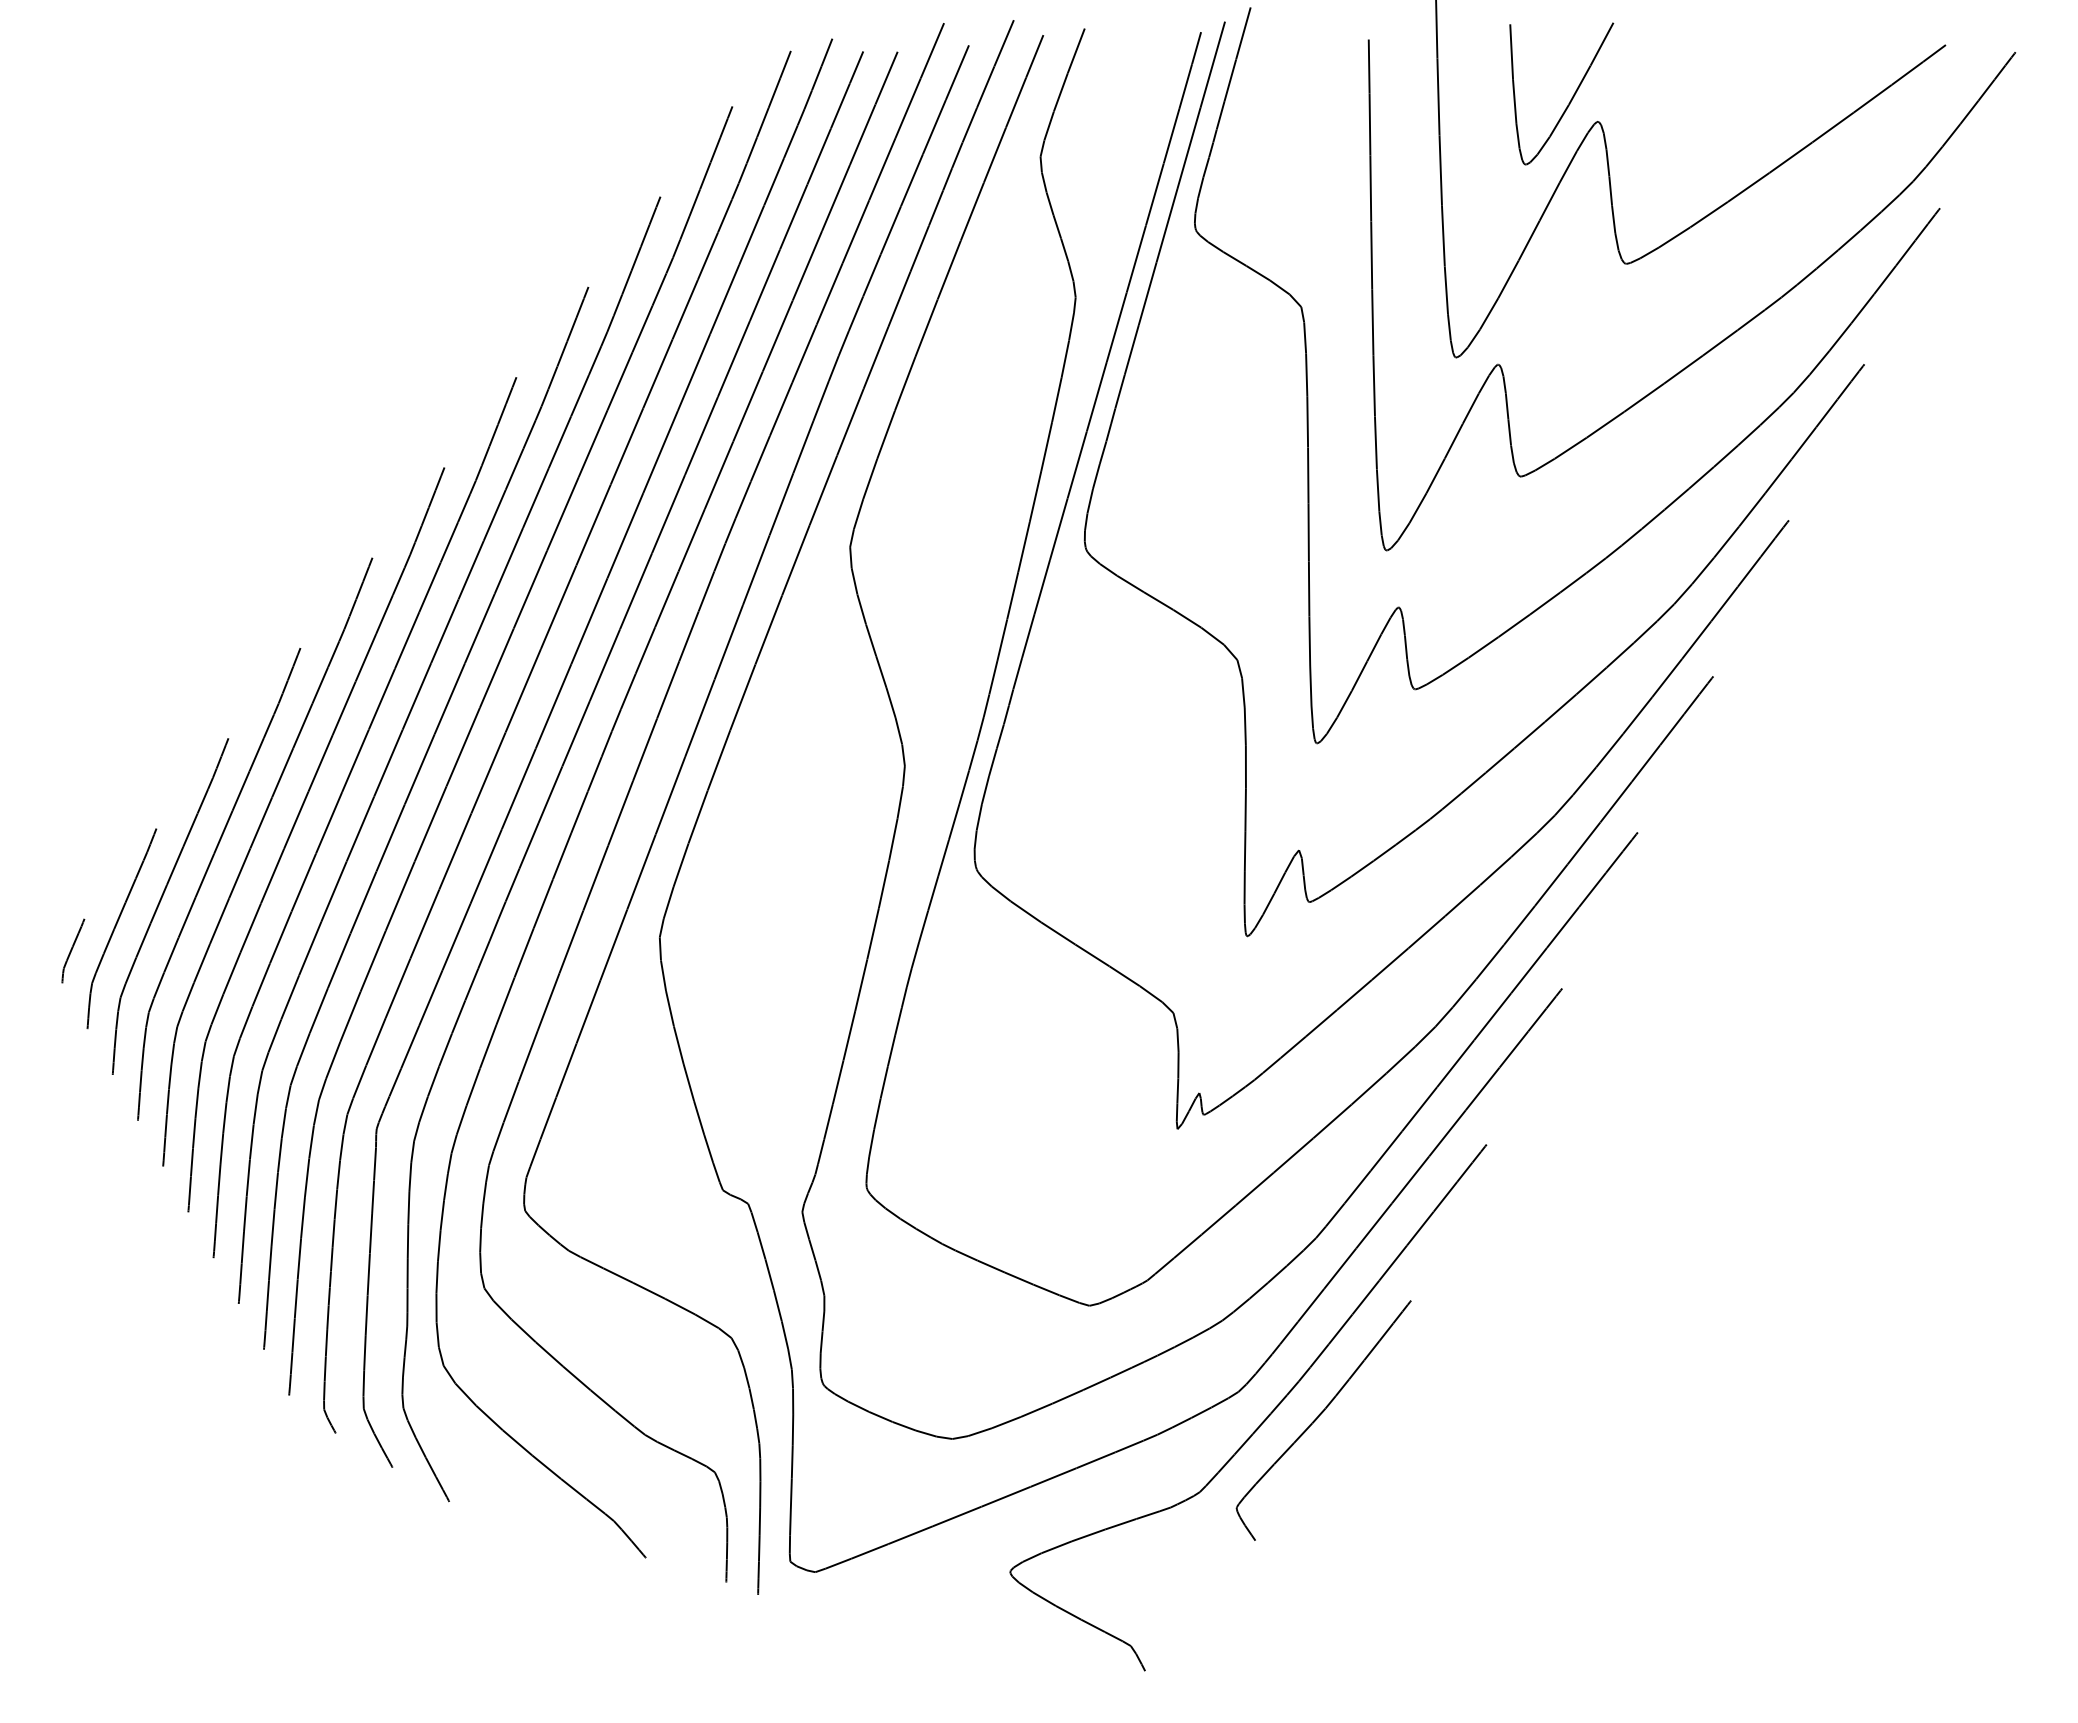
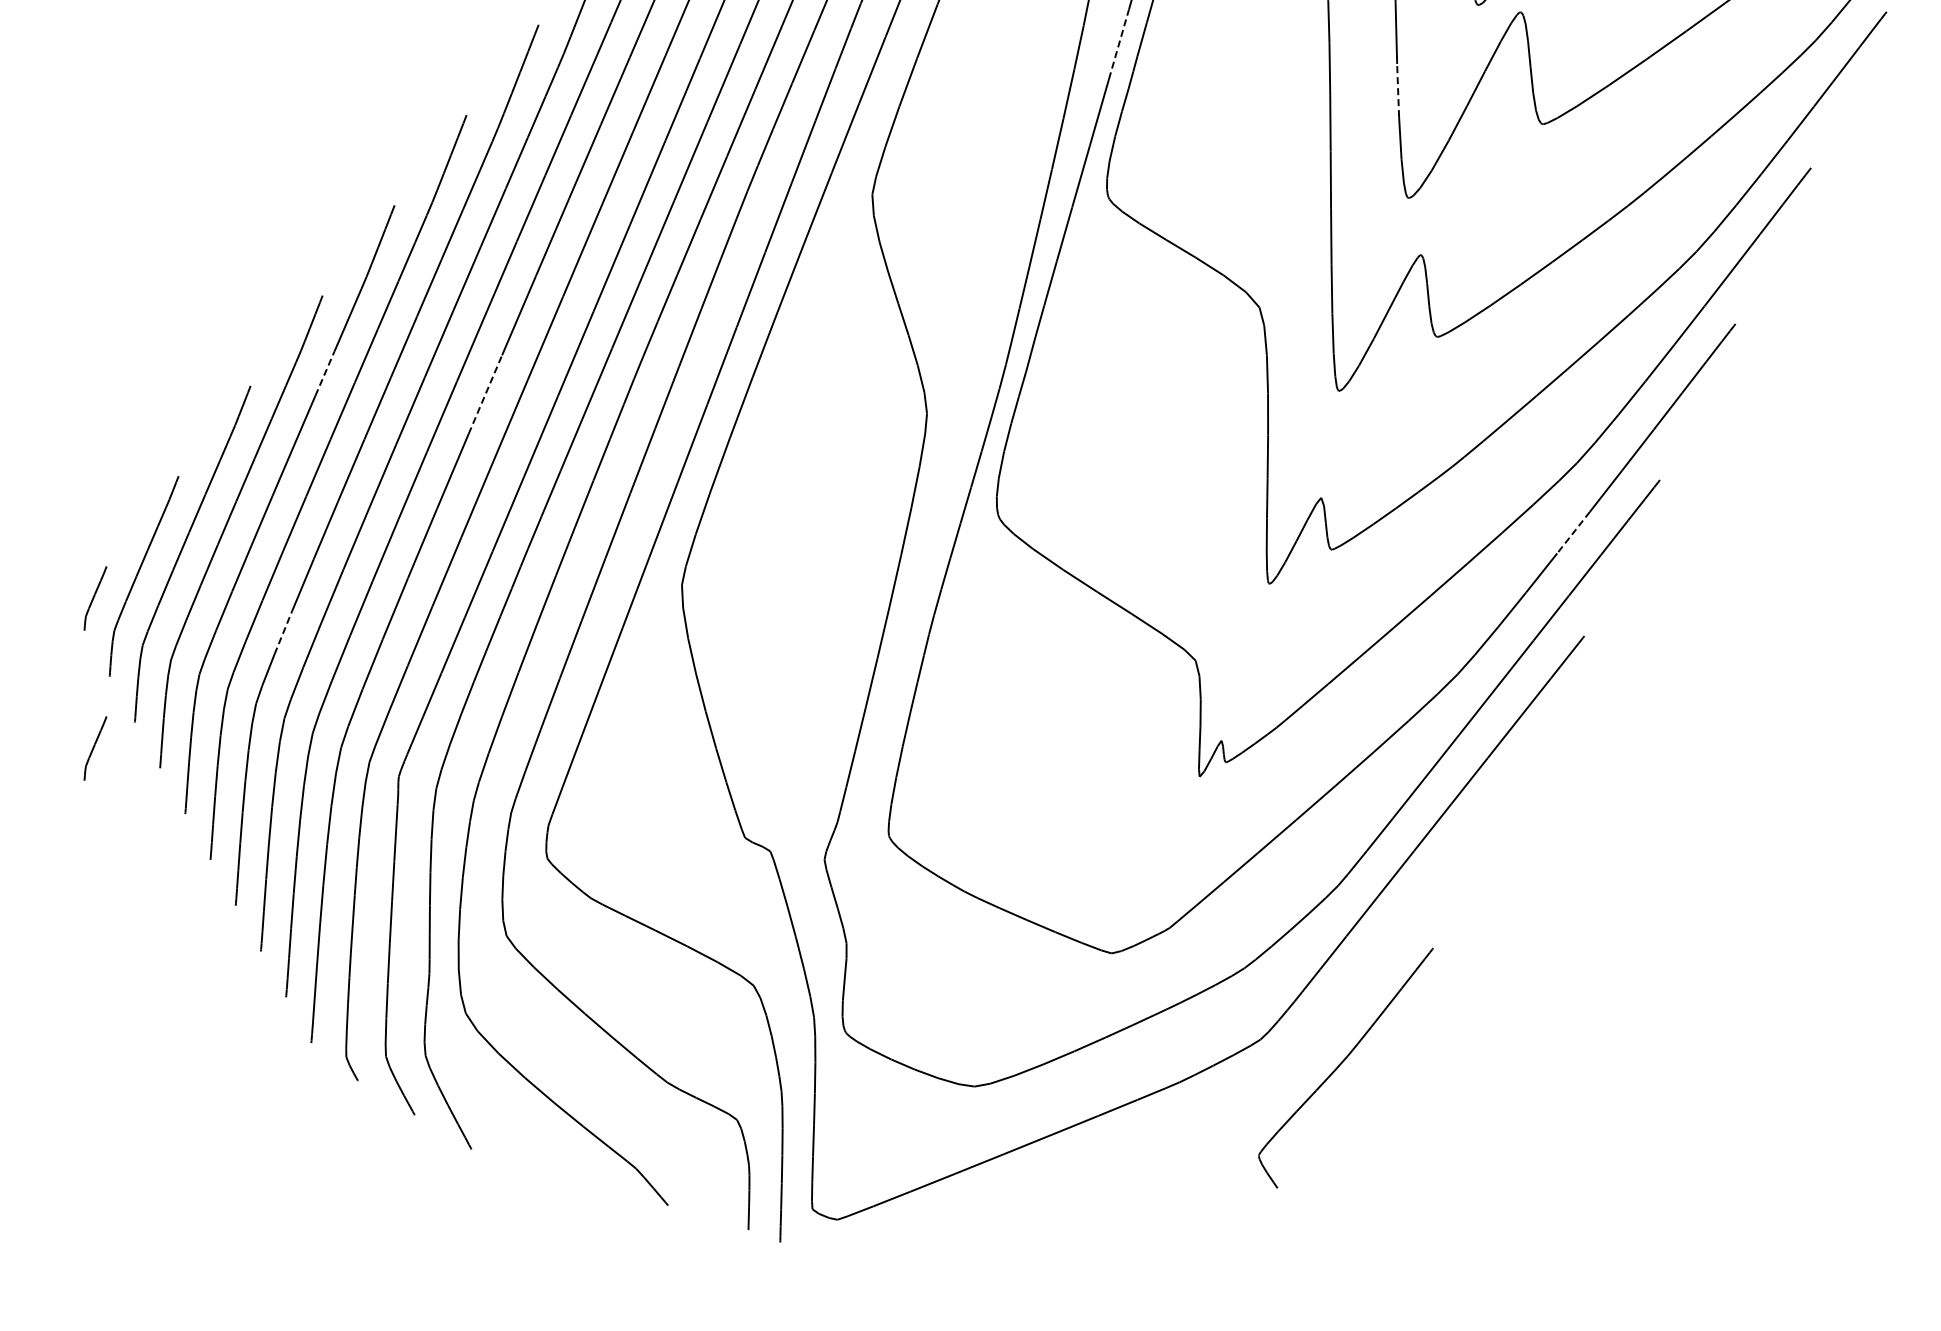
line: (1096, 396) -> (1118, 44), solid -> dashed
line: (1375, 442) -> (1397, 90), solid -> dashed
line: (303, 725) -> (325, 373), solid -> dashed
line: (463, 747) -> (485, 395), solid -> dashed
line: (1551, 885) -> (1573, 533), solid -> dashed
line: (261, 984) -> (283, 632), solid -> dashed
part: (73, 1100) -> (95, 748), added
part: (1262, 1421) -> (1284, 1069), removed

